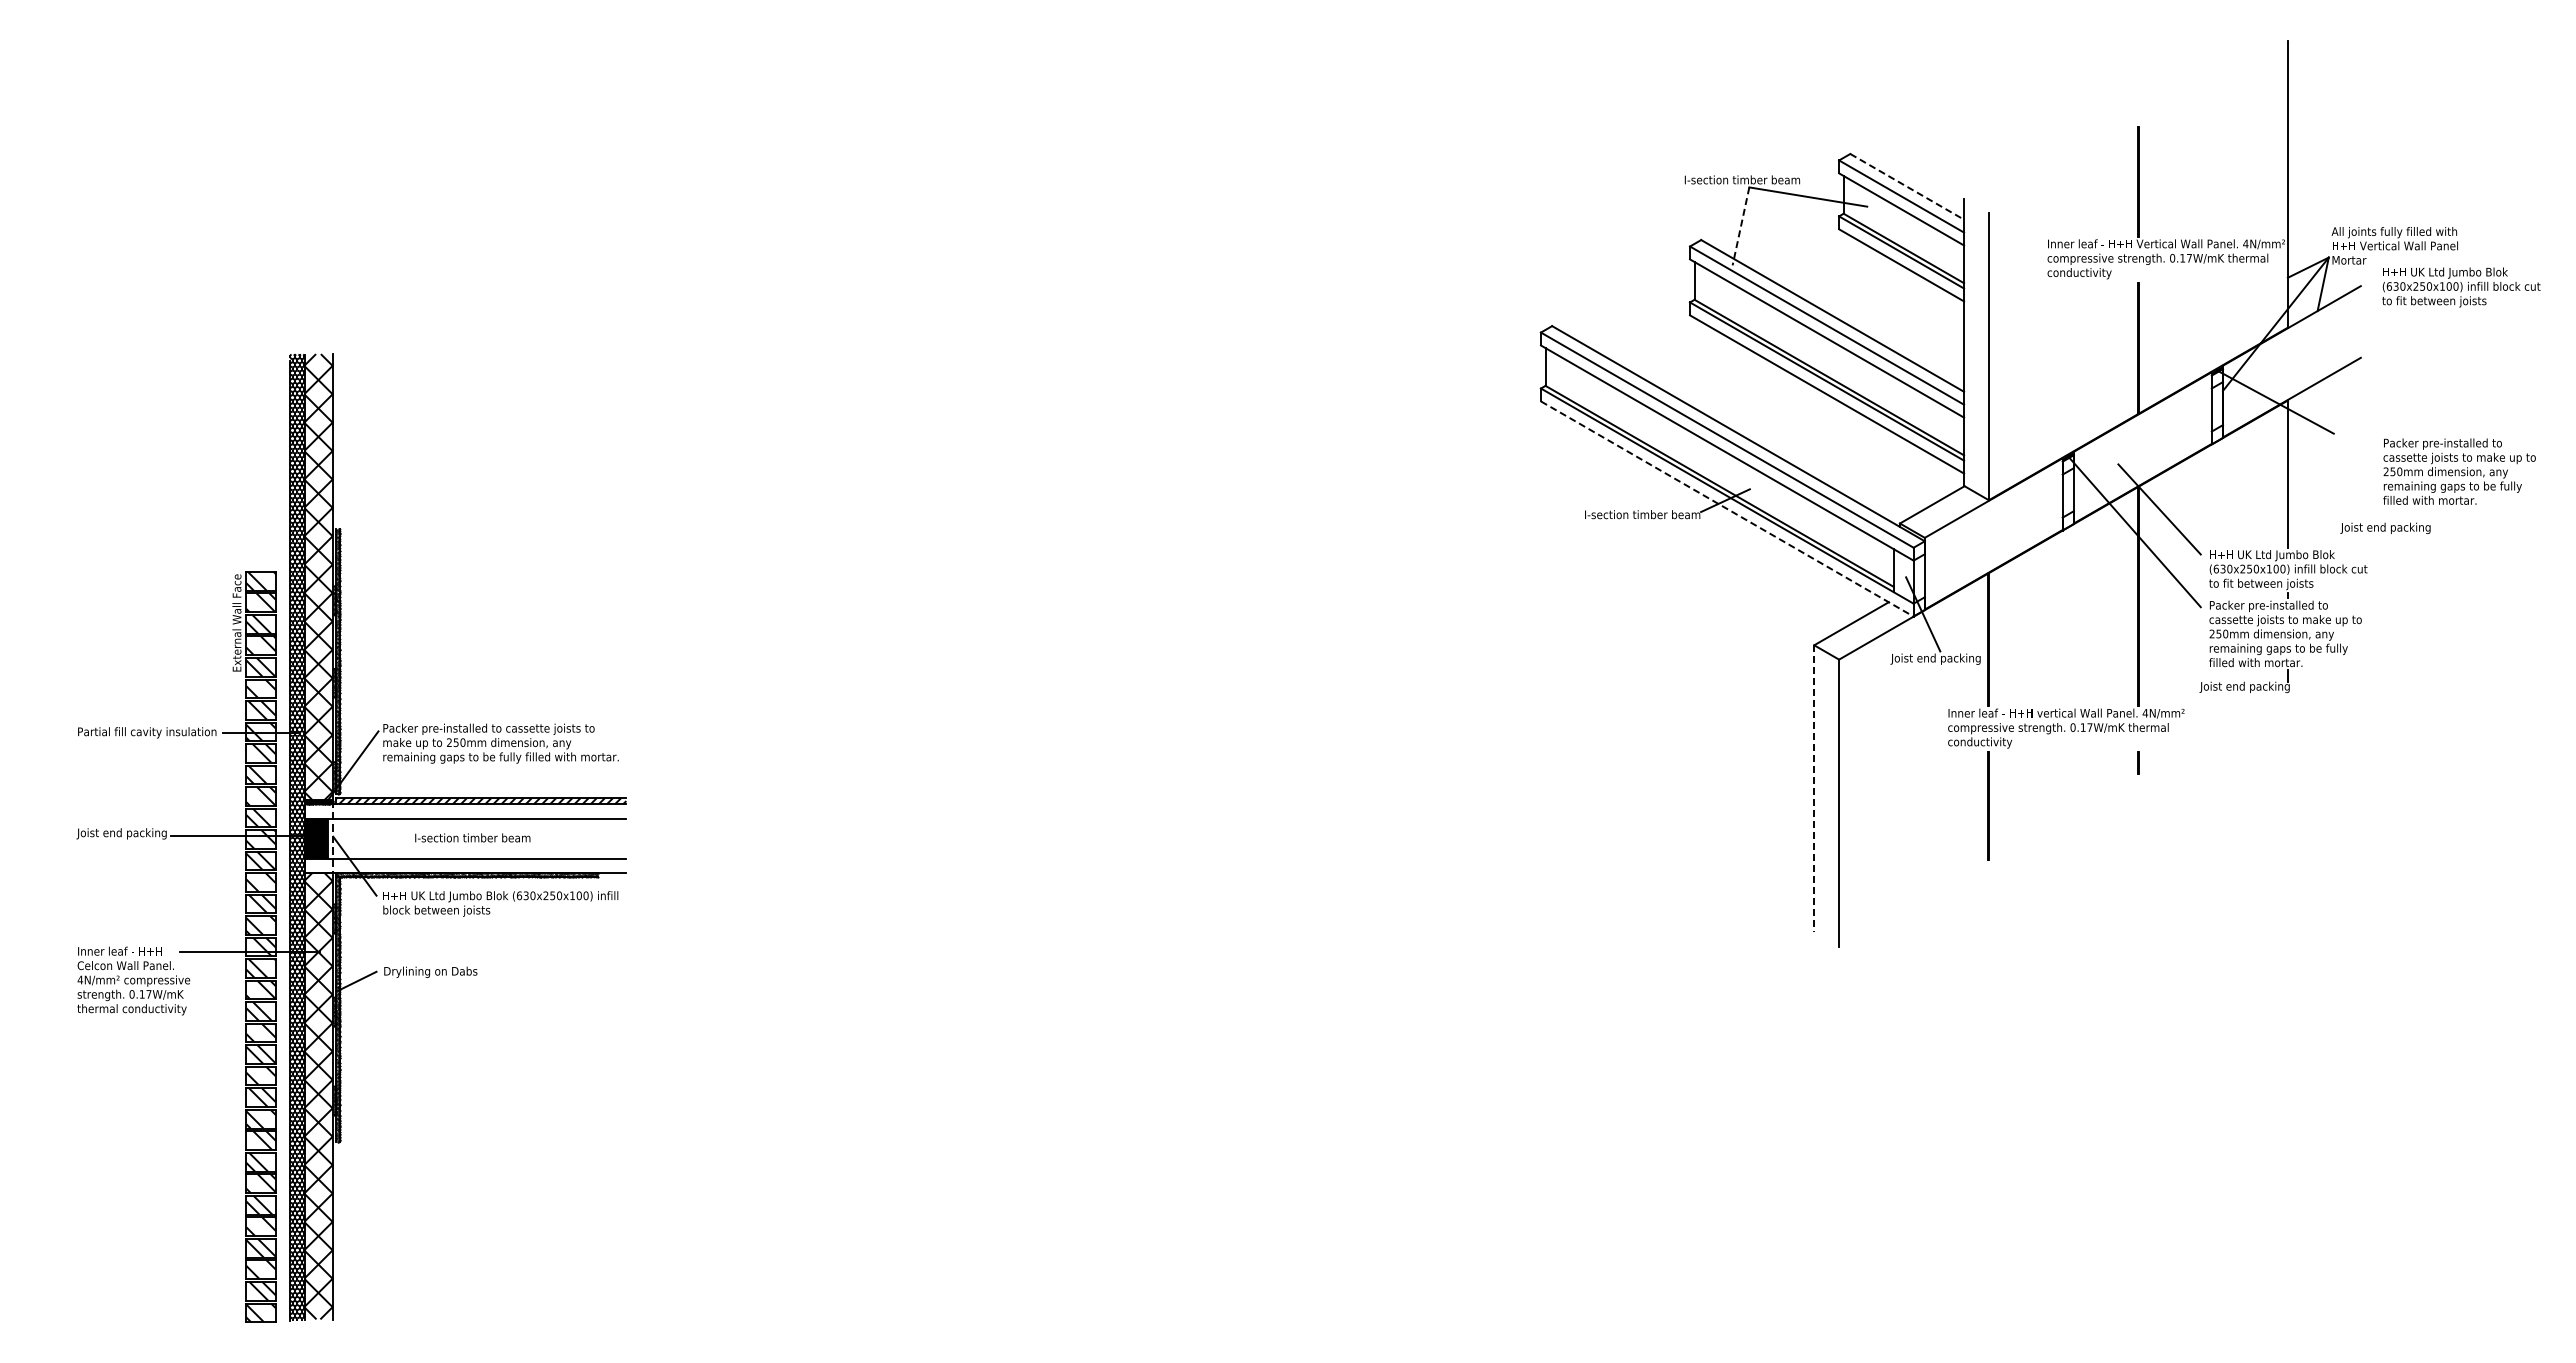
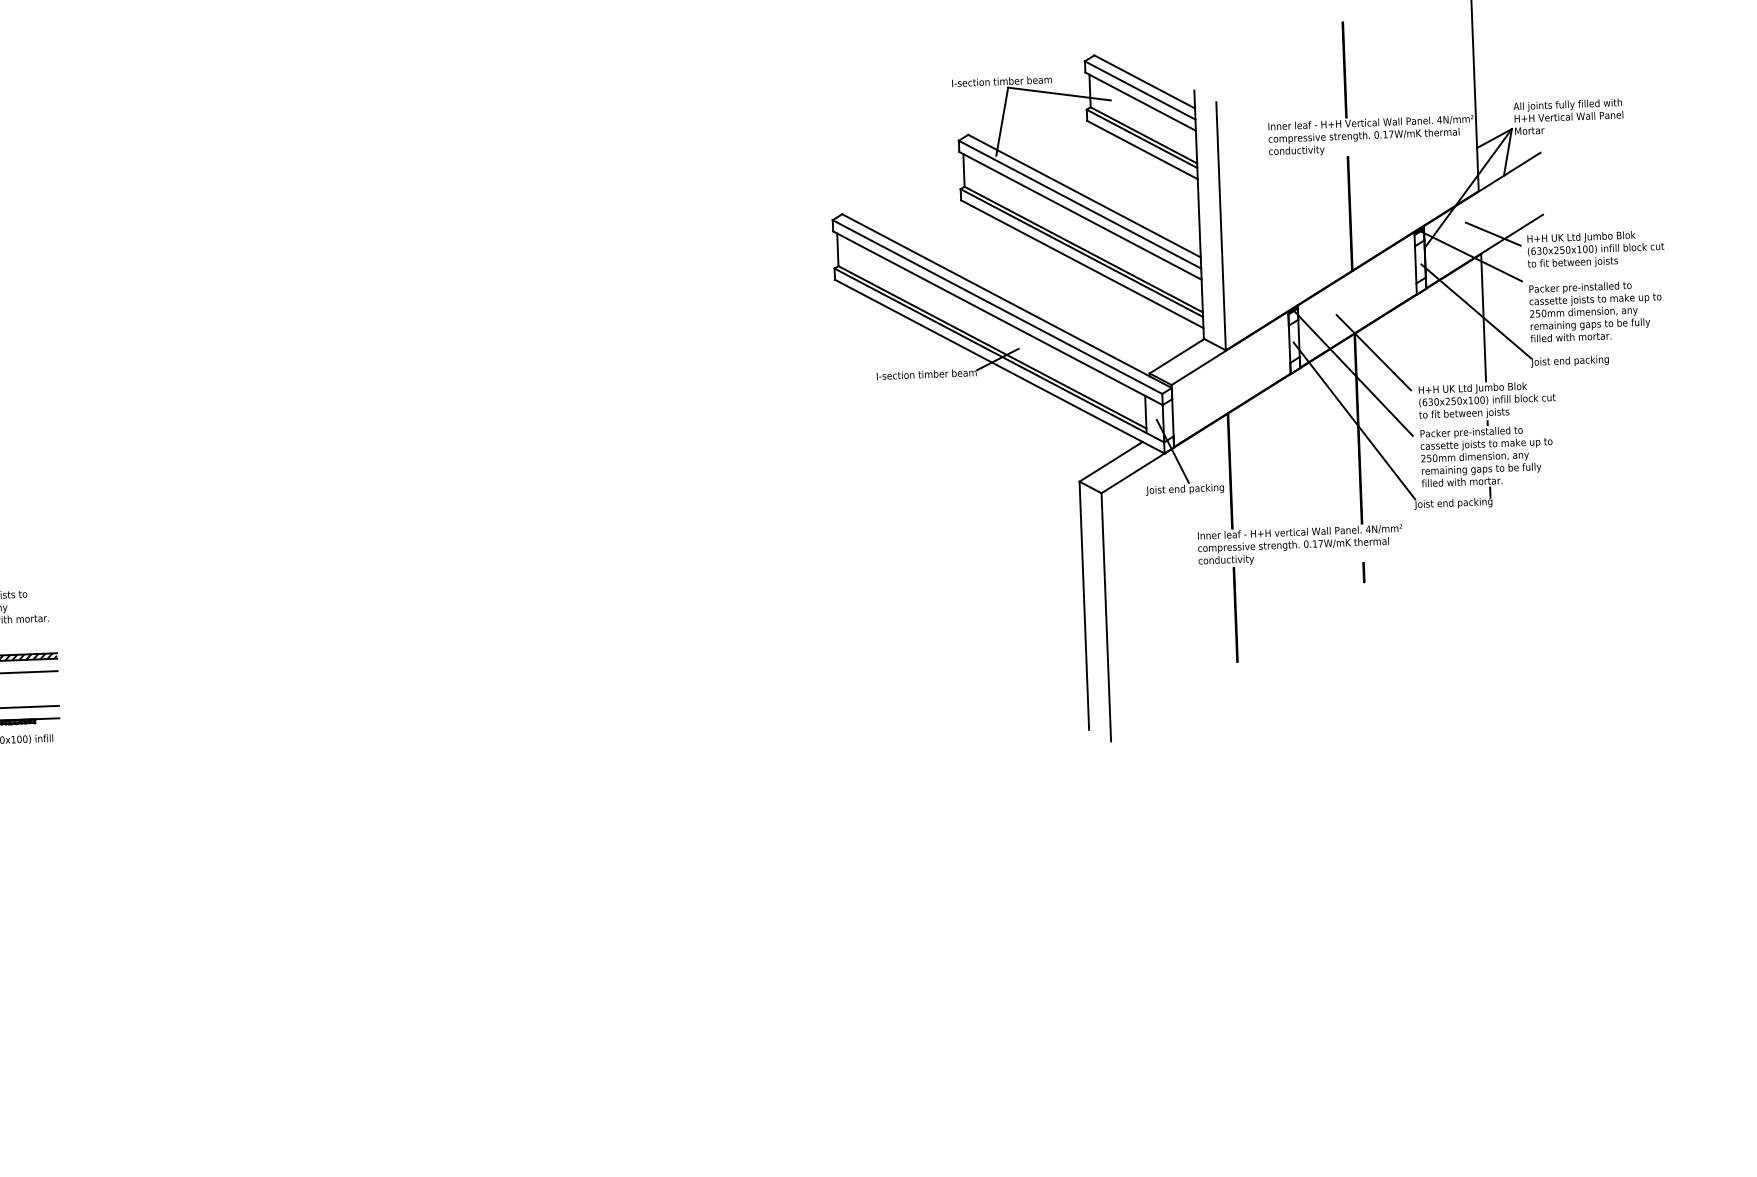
line: (1907, 186) -> (1144, 81), dashed -> solid
line: (1741, 226) -> (1002, 121), dashed -> solid
text: (2461, 287) -> (1595, 249), moved
line: (2302, 377) -> (1493, 233), added
line: (2279, 466) -> (1476, 311), added
text: (2459, 471) -> (1595, 311), moved
line: (1727, 509) -> (999, 367), dashed -> solid
line: (2133, 587) -> (1353, 421), added
line: (1814, 789) -> (1084, 606), dashed -> solid

